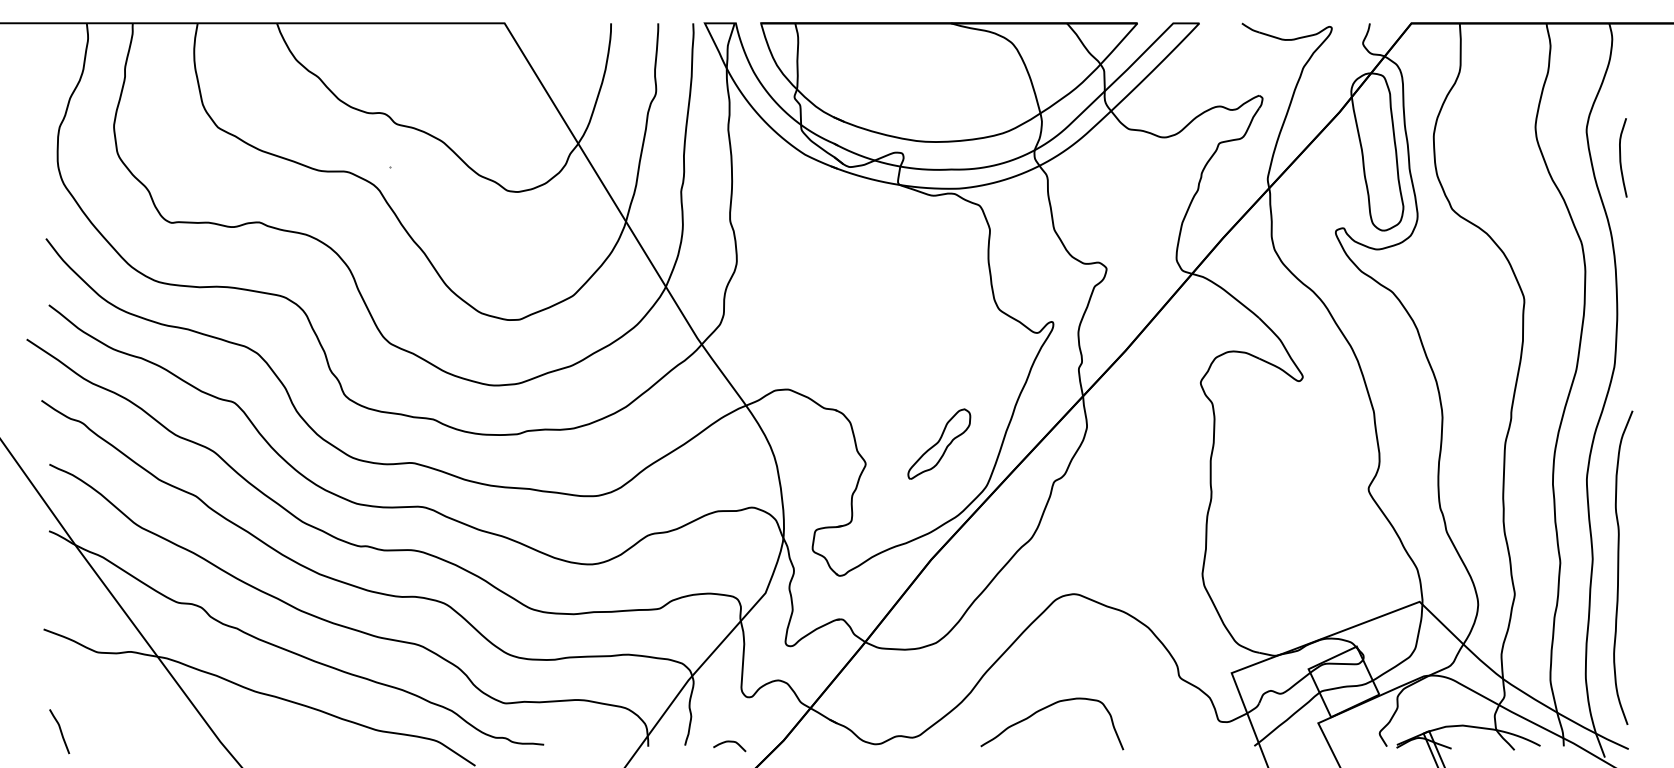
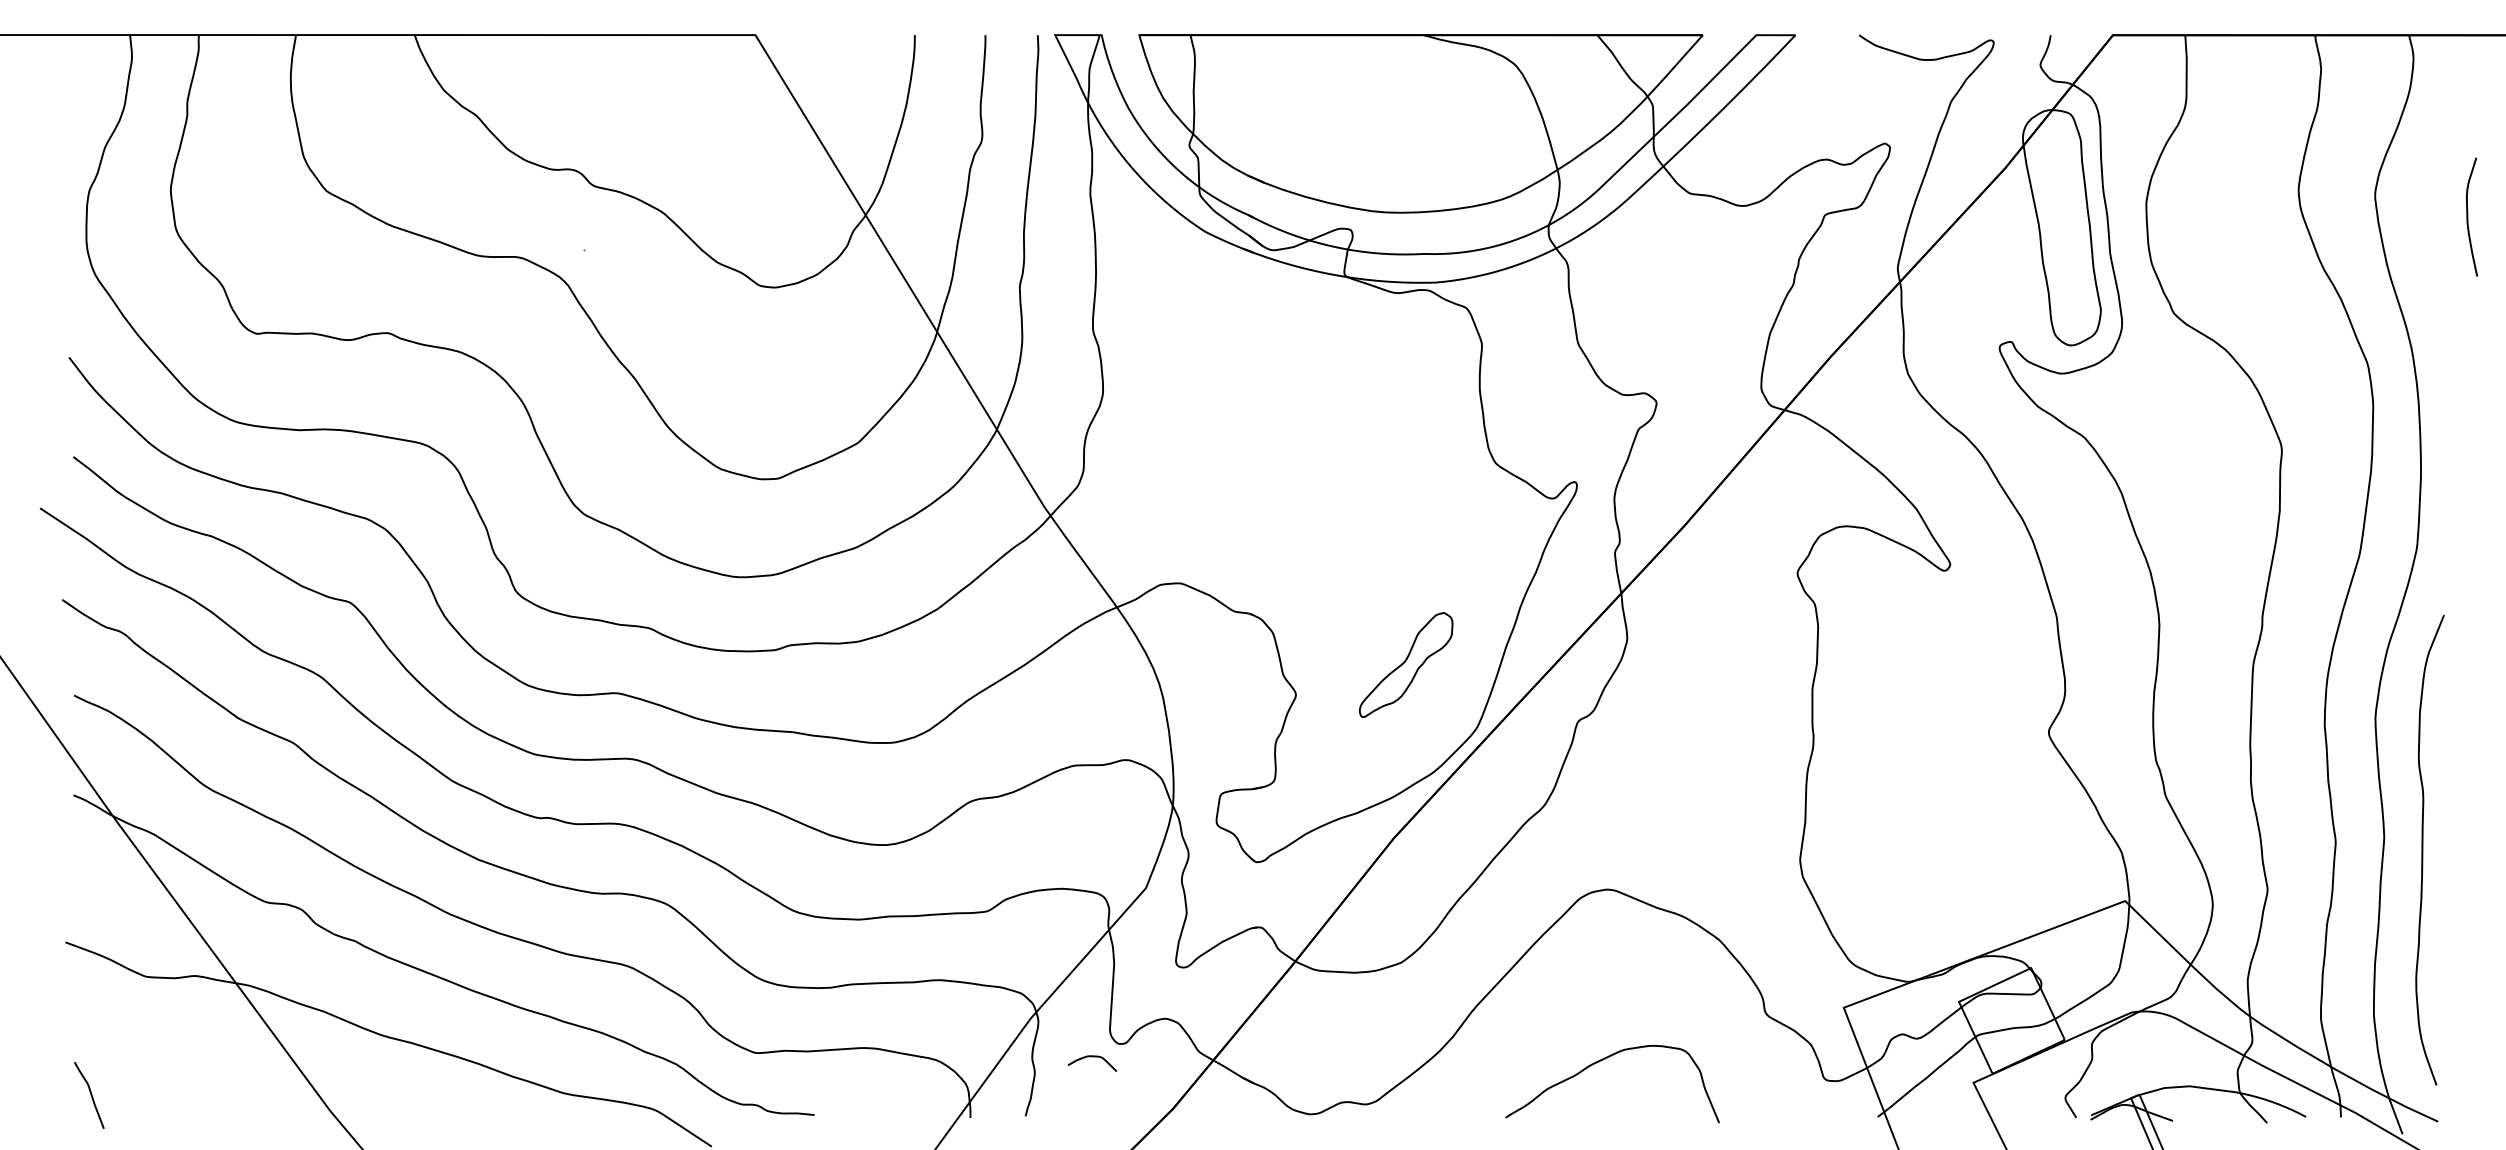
curve: (1621, 157) -> (2469, 216), moved
curve: (1044, 709) -> (1601, 1062), moved
curve: (729, 742) -> (1092, 1057), moved

